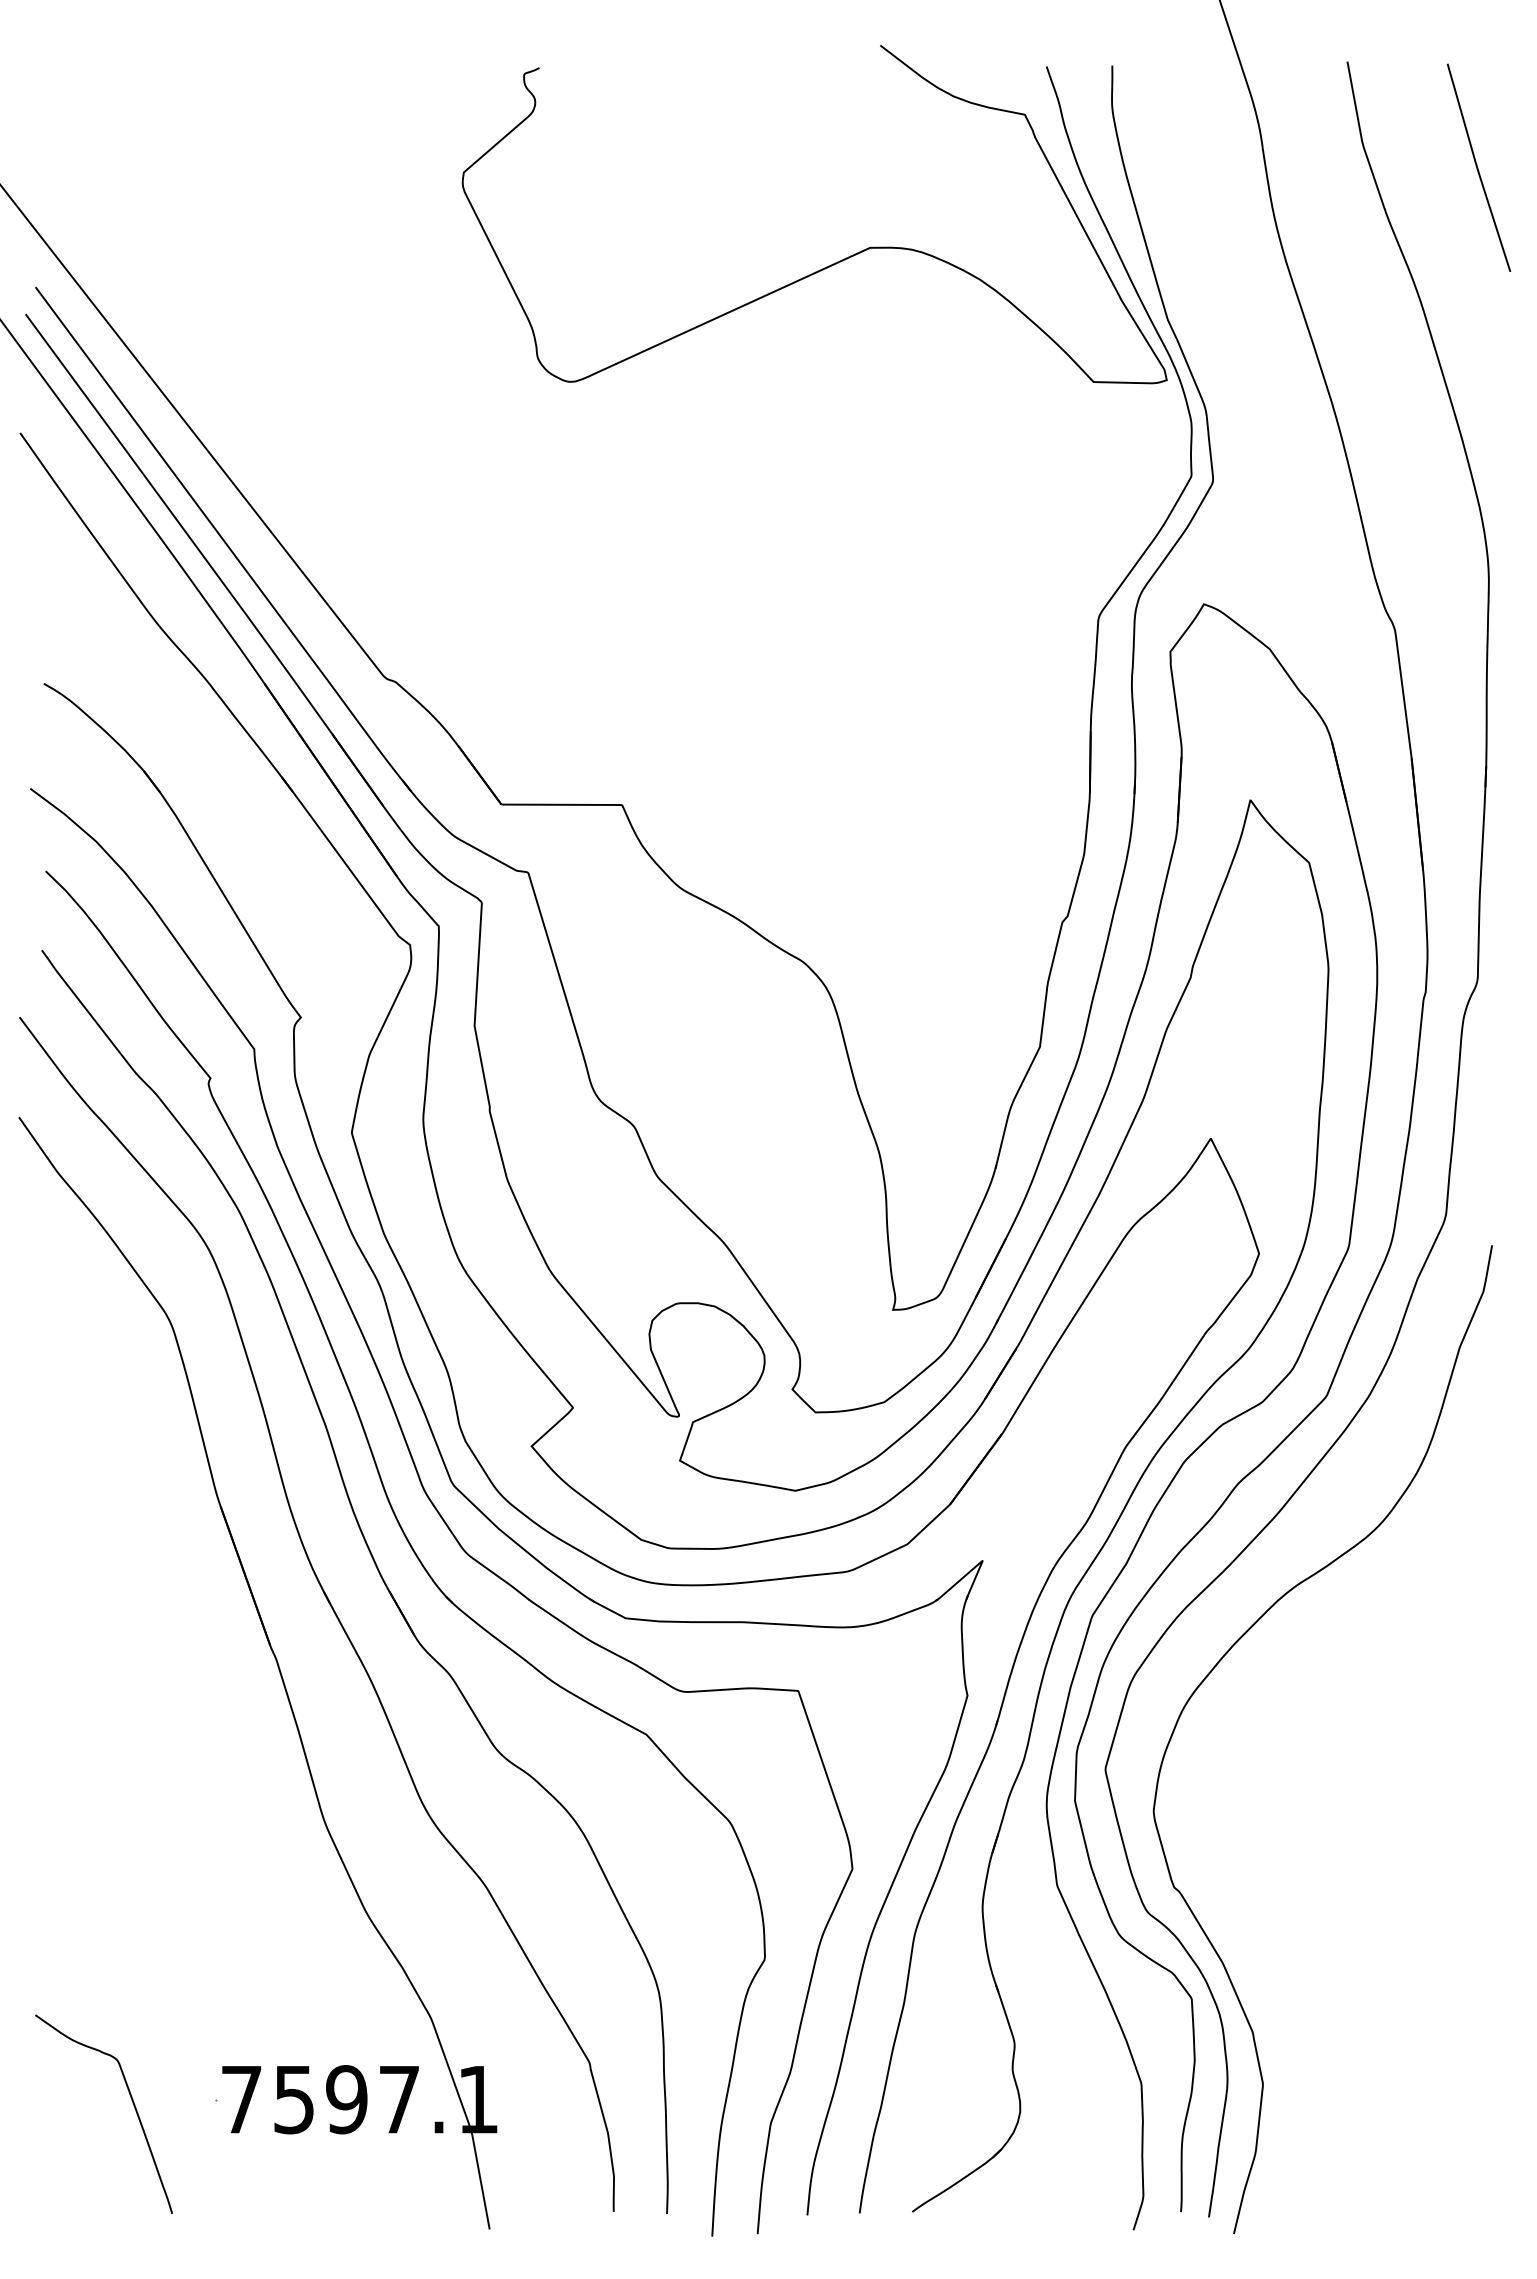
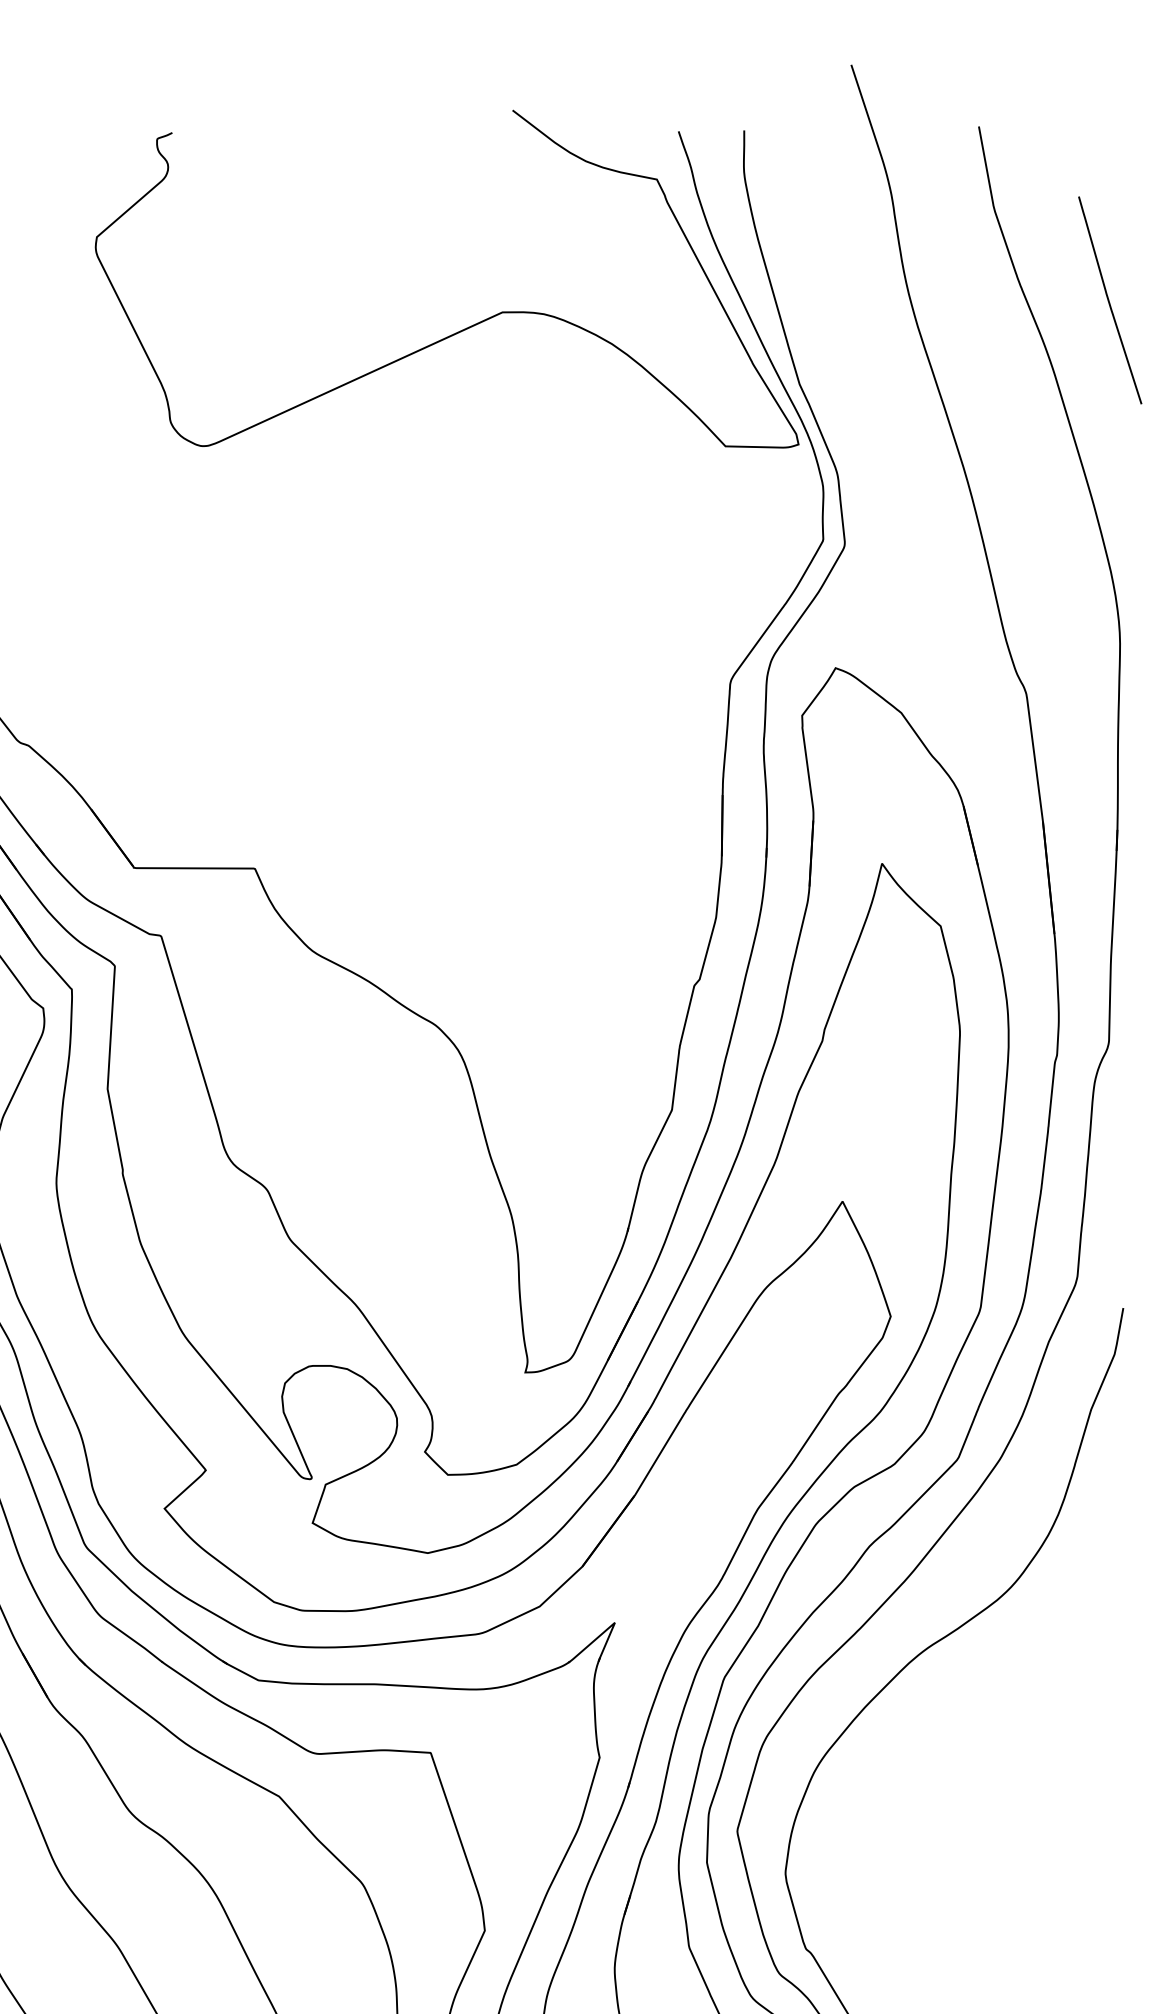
curve: (1478, 167) -> (1109, 300), moved

